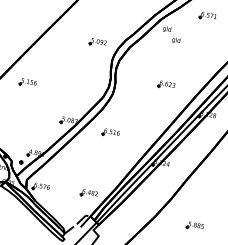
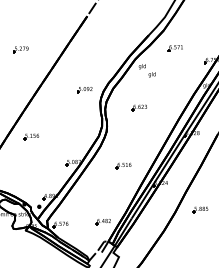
part: (165, 84) -> (138, 107), moved
part: (110, 132) -> (123, 165), moved
part: (195, 225) -> (200, 209), moved

